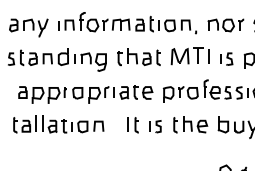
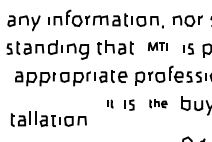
part: (189, 56) -> (157, 46), size x0.6
part: (58, 124) -> (48, 119), moved
part: (132, 124) -> (110, 103), size x0.6
part: (190, 124) -> (158, 103), size x0.6

